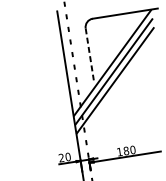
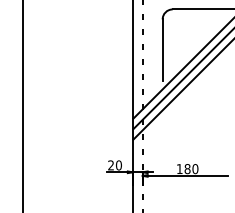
line: (89, 54) -> (162, 50), dashed -> solid

